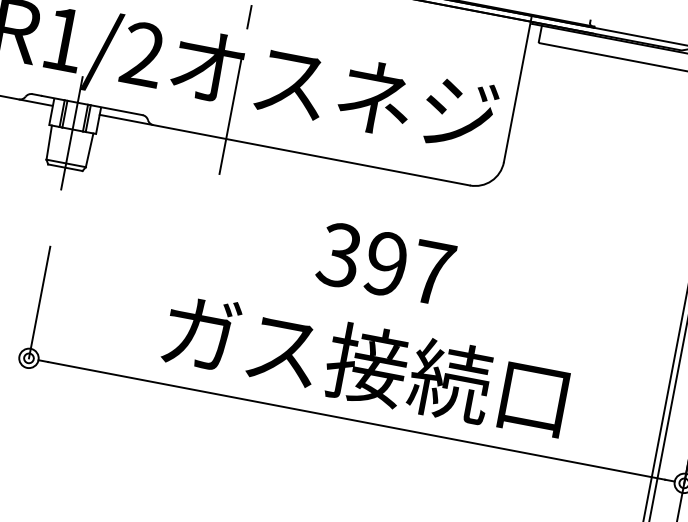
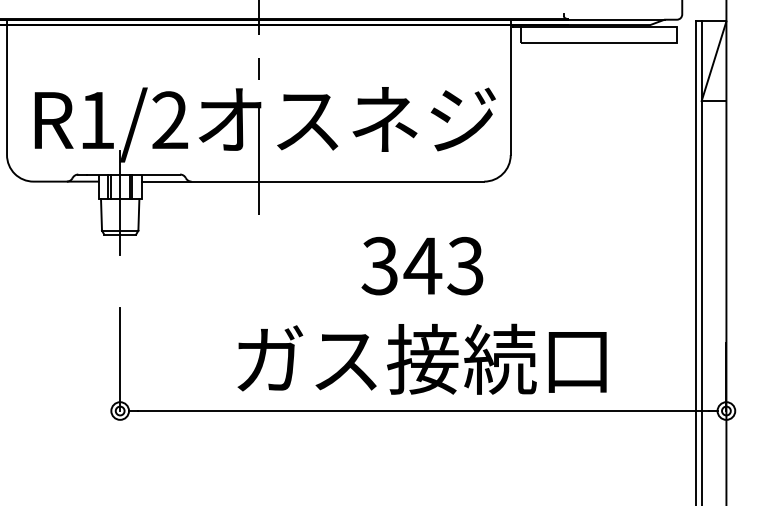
text: (408, 267) -> (443, 265), 397 -> 343

